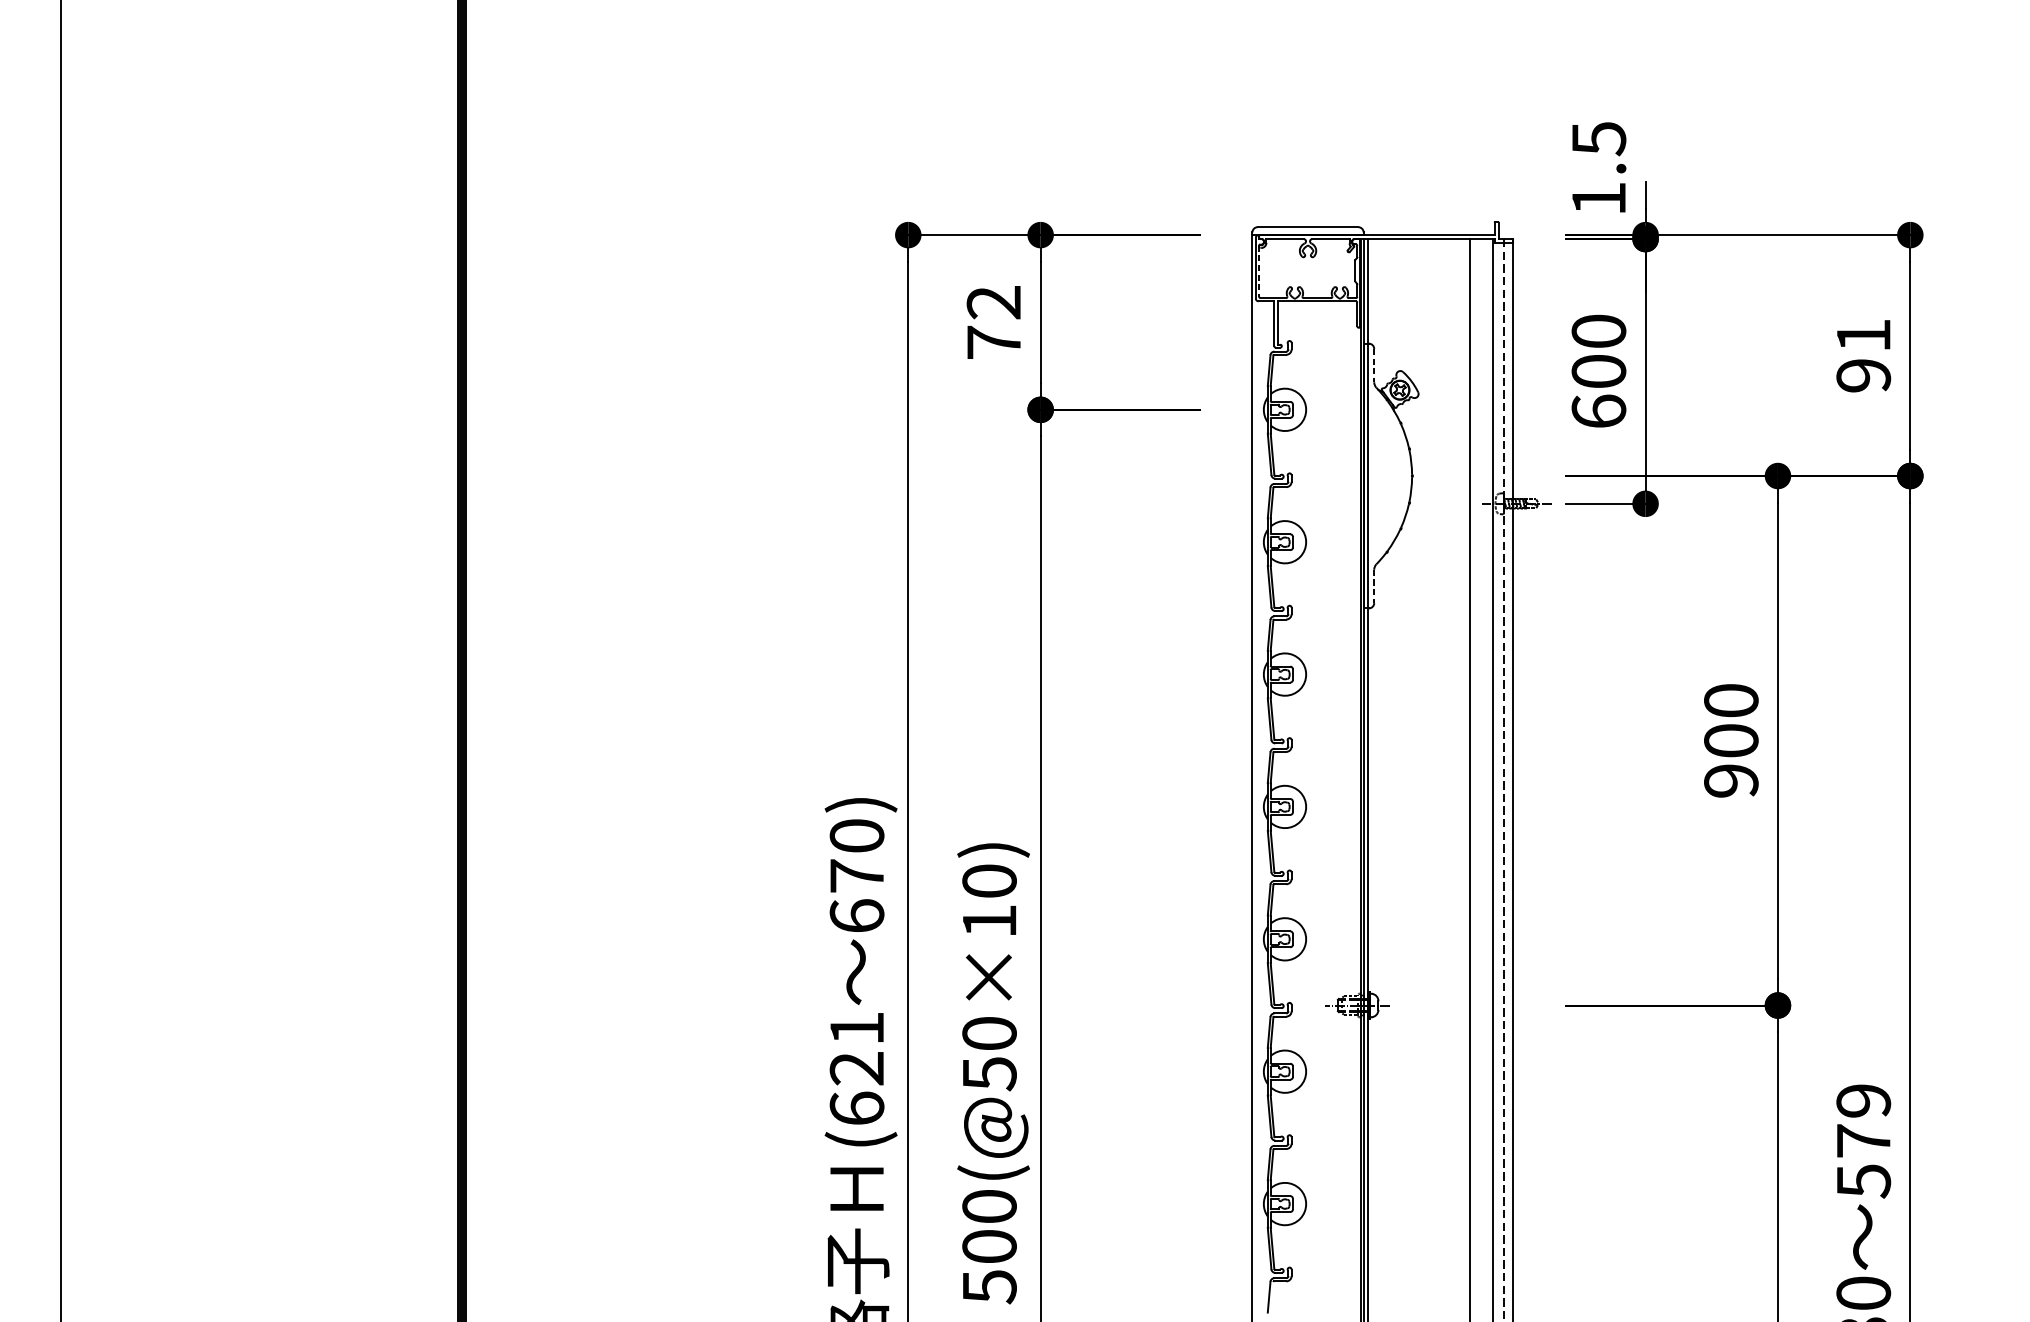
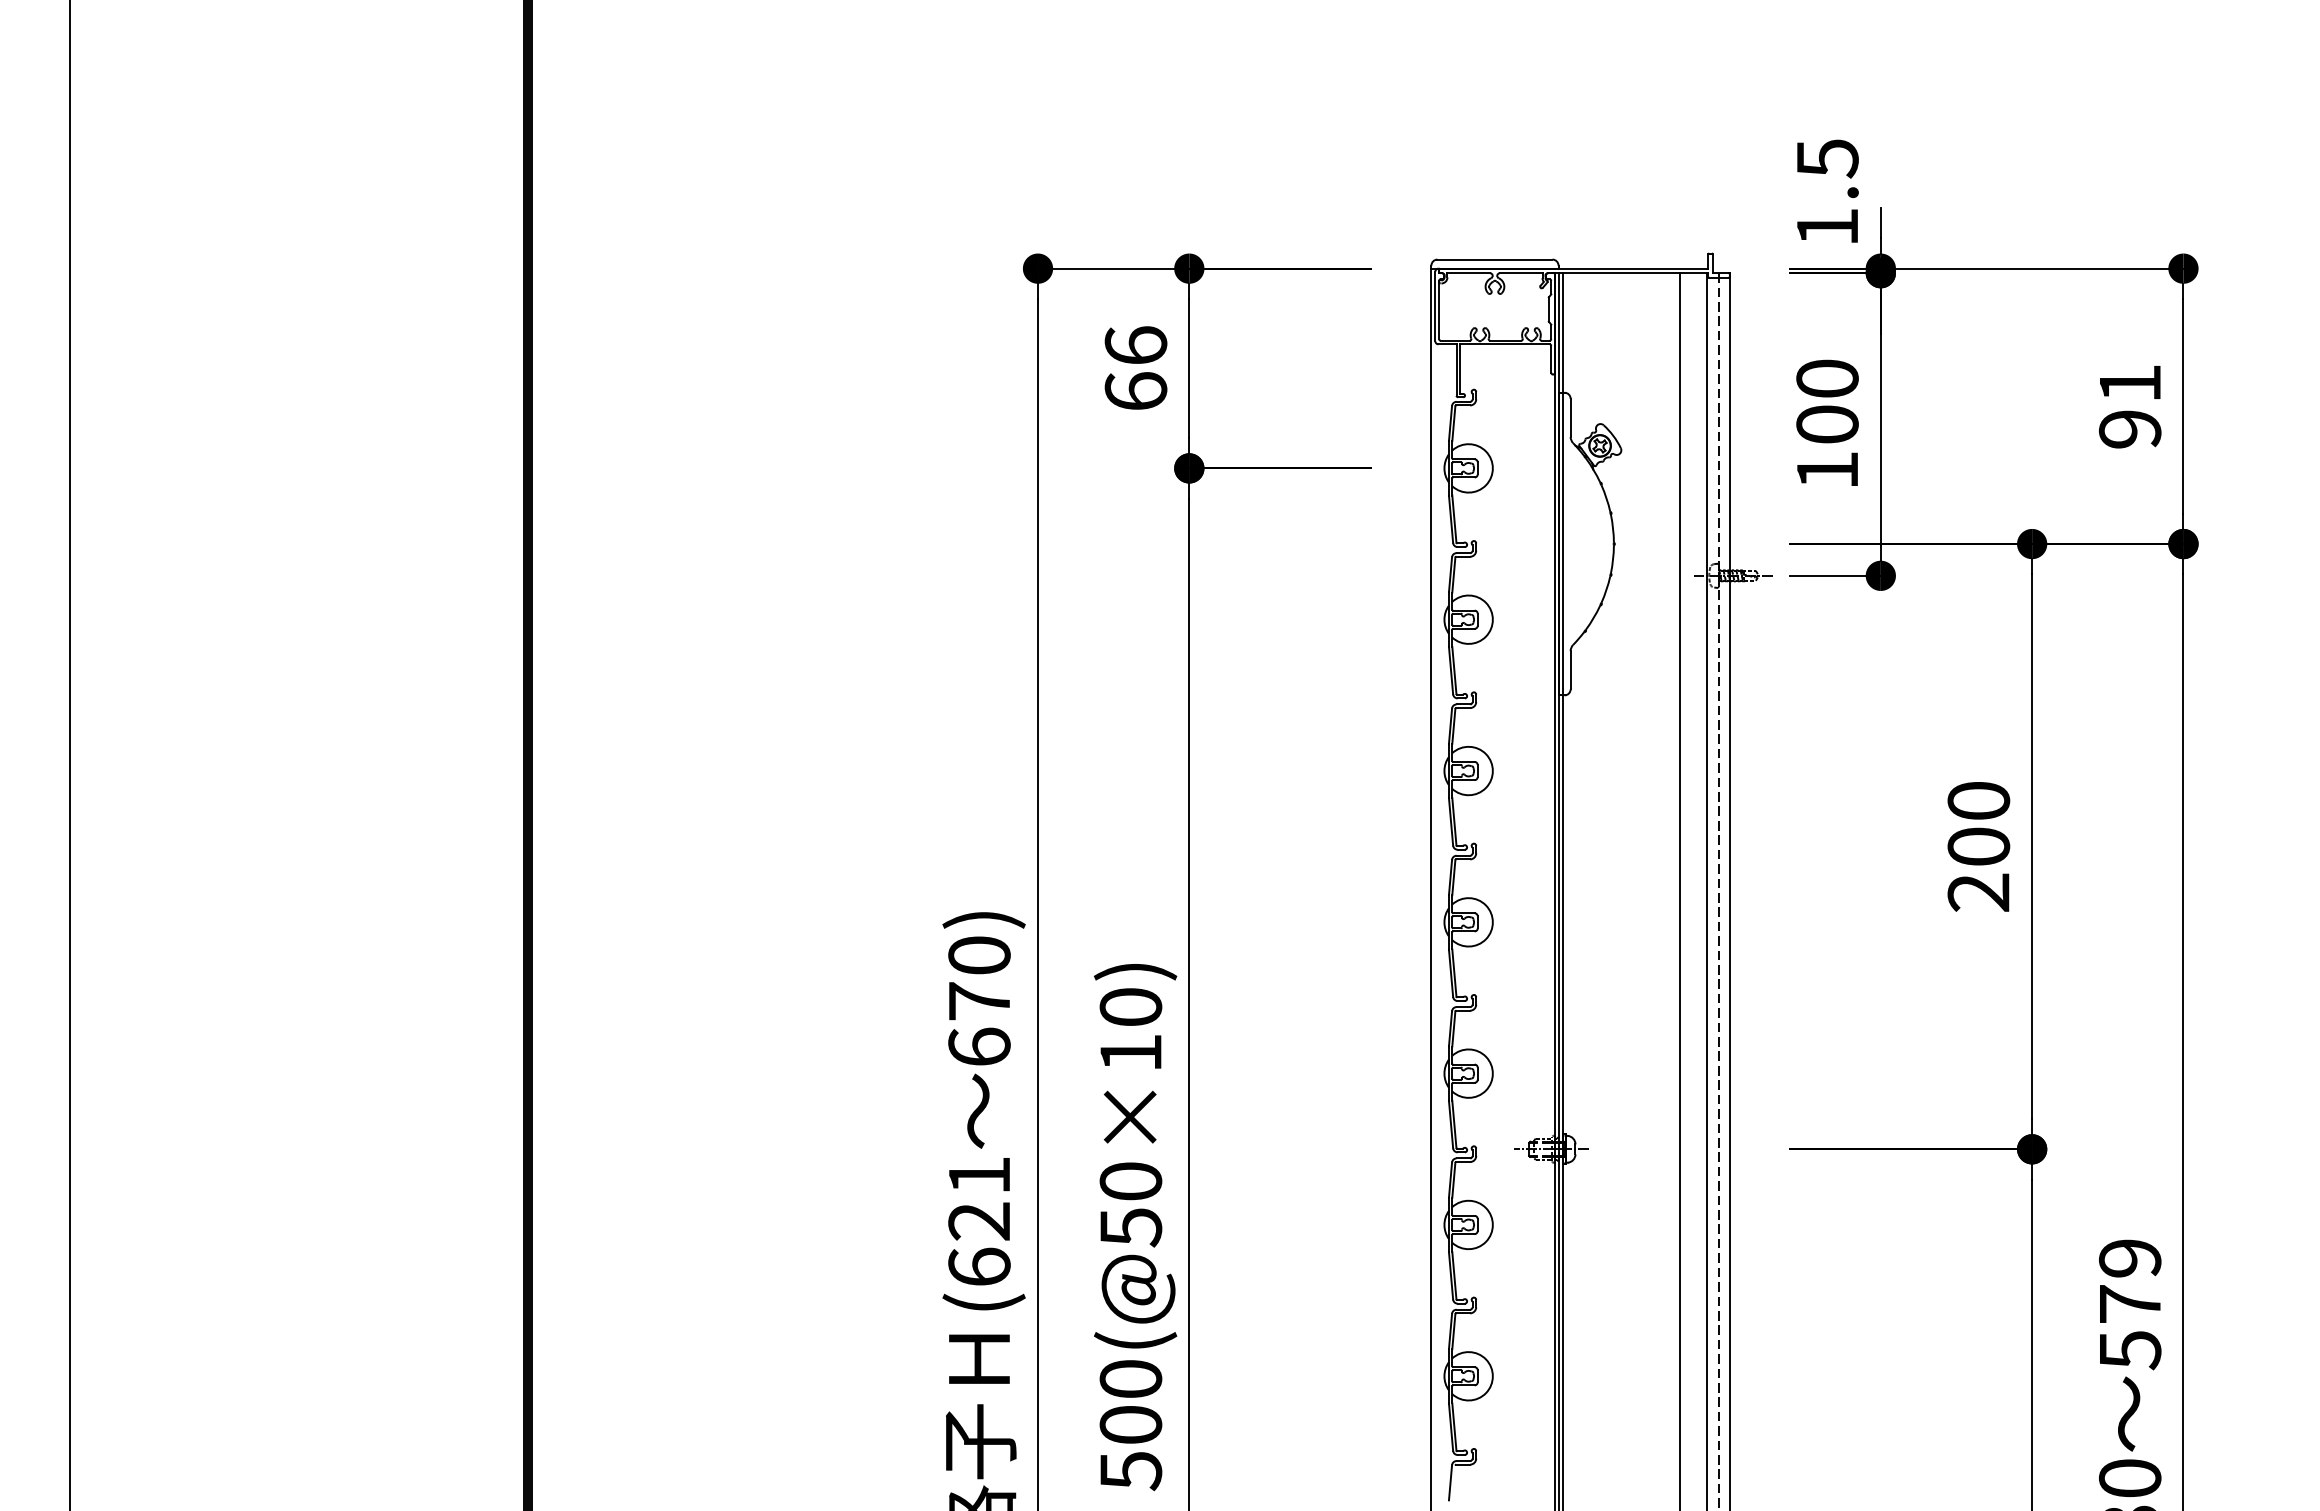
line: (1259, 271) -> (1439, 310), dashed -> solid
text: (993, 322) -> (1135, 368), 72 -> 66
line: (1374, 366) -> (1570, 418), dashed -> solid
text: (1598, 410) -> (1827, 469), 600 -> 100
line: (1374, 586) -> (1570, 670), dashed -> solid
text: (1731, 780) -> (1978, 892), 900 -> 200

